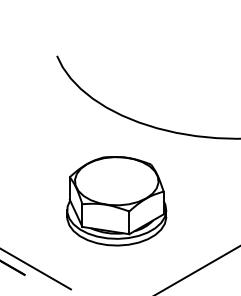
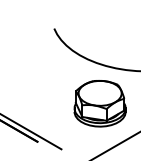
part: (115, 200) -> (99, 103), moved

